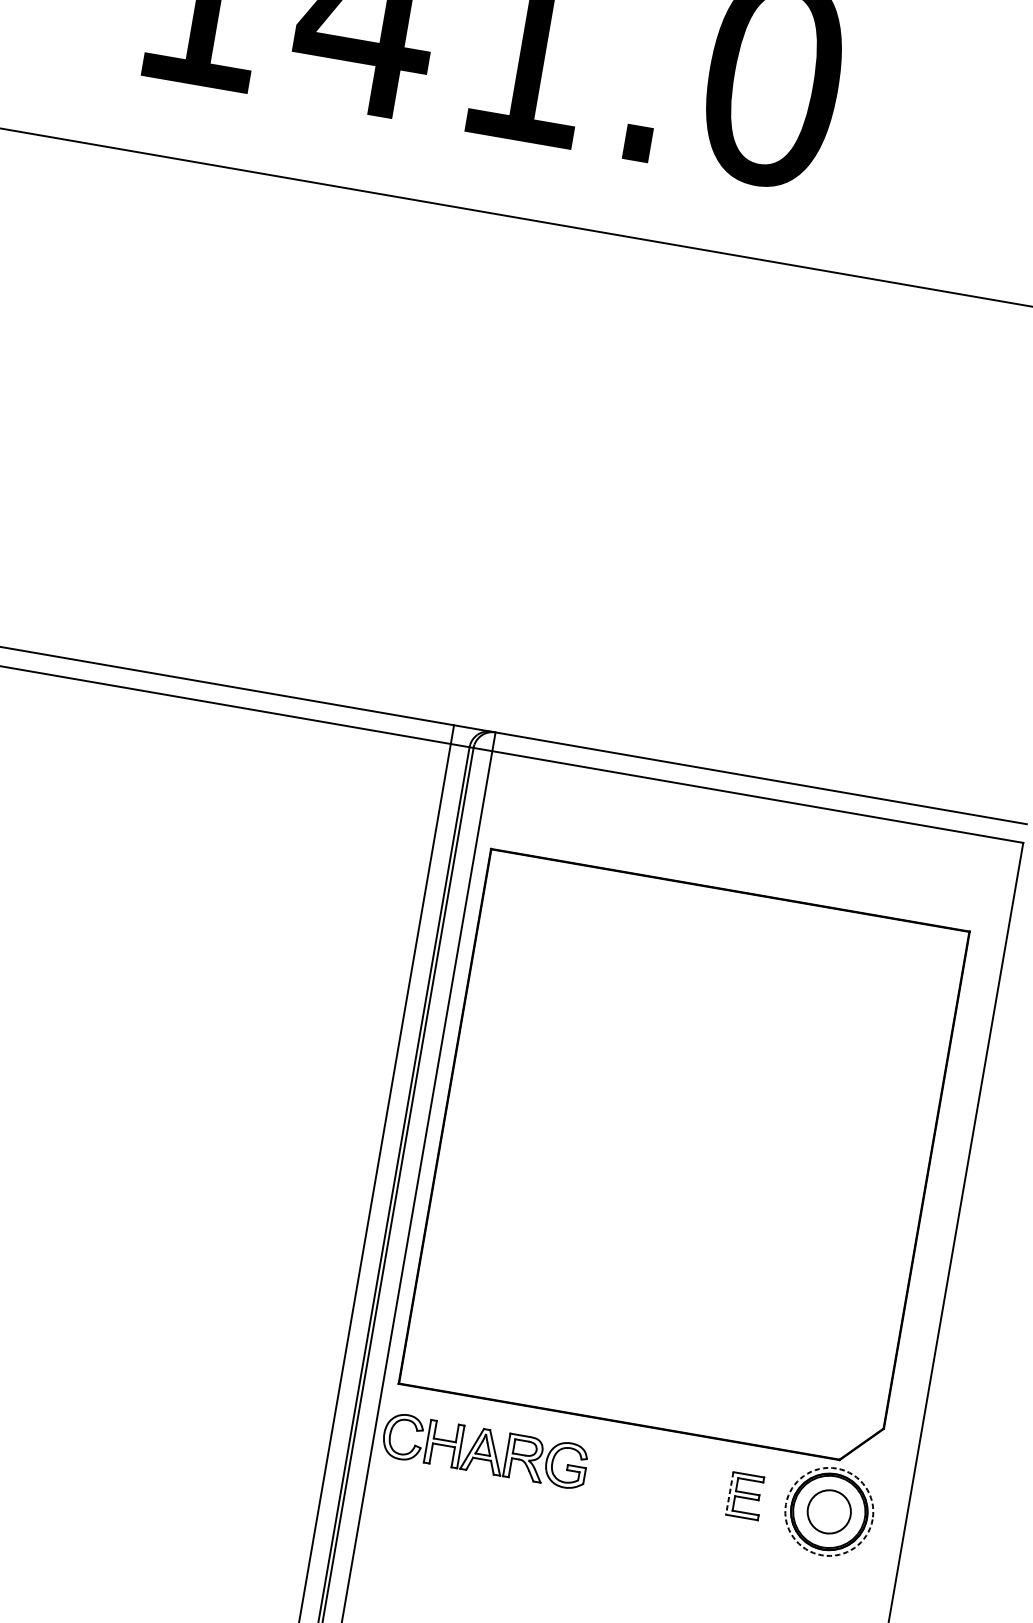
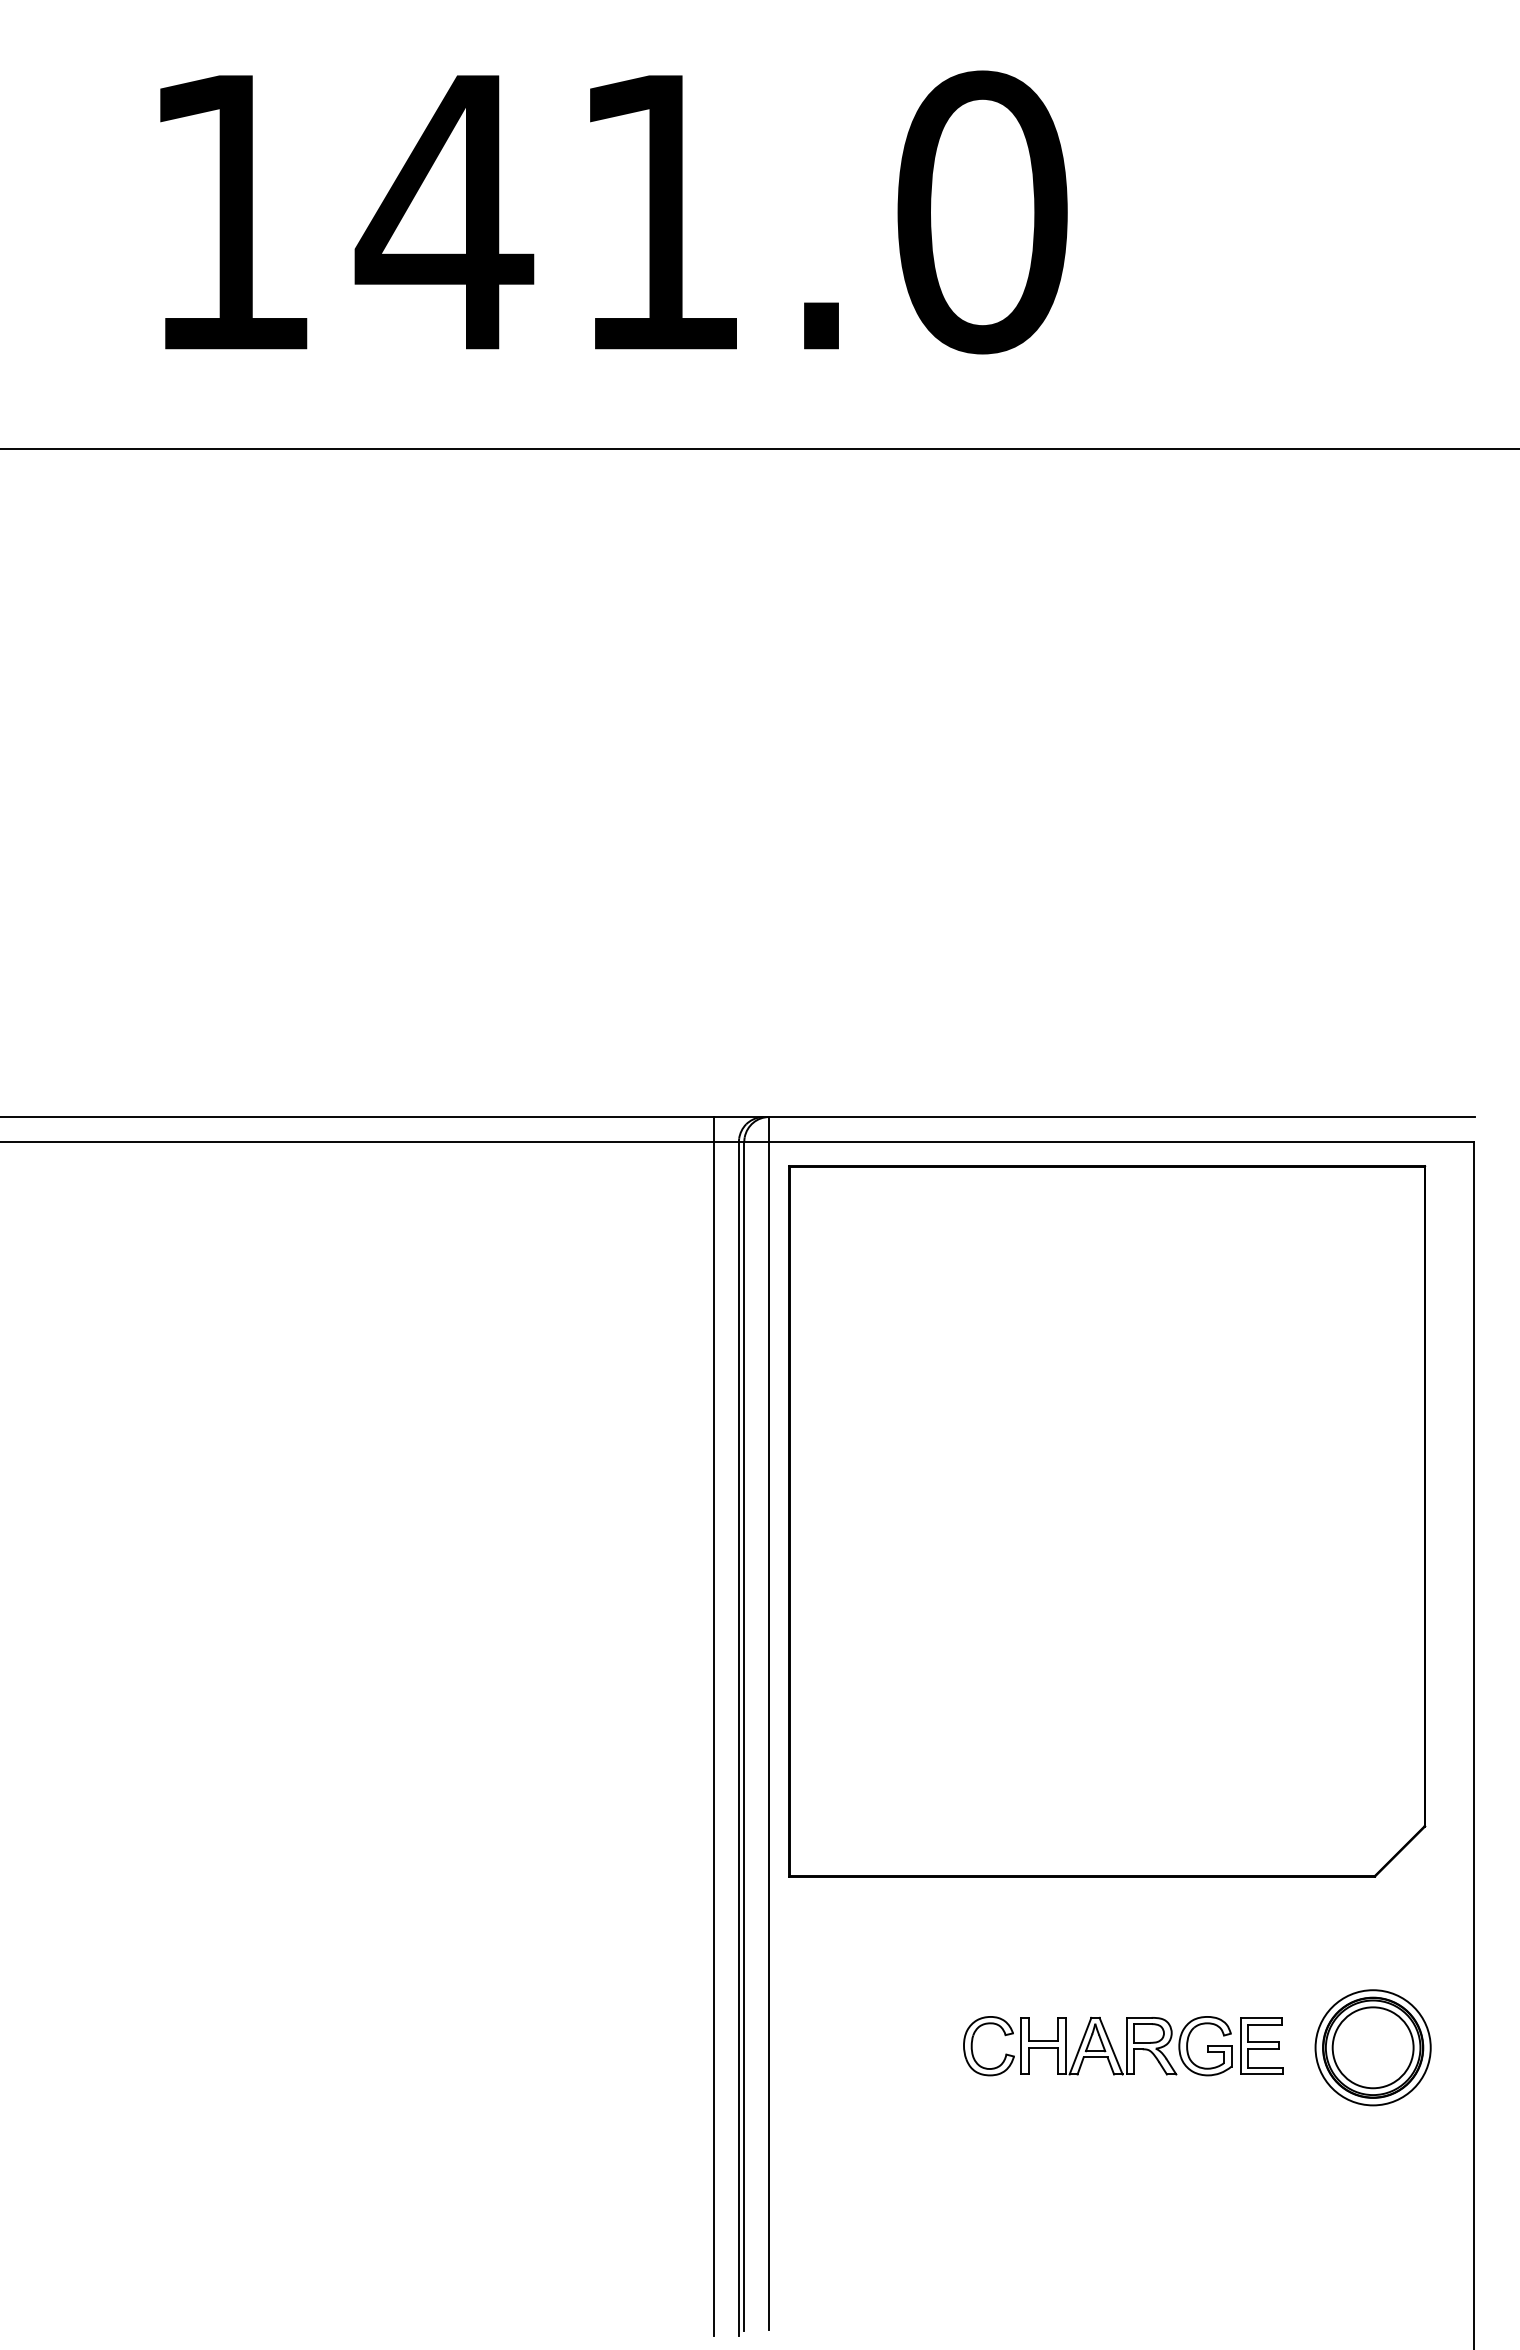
part: (684, 1157) -> (1107, 1521), moved
part: (484, 1451) -> (1097, 2046), moved
line: (729, 1493) -> (1240, 2046), dashed -> solid
circle: (828, 1511) -> (1372, 2047), dashed -> solid
circle: (828, 1511) -> (1372, 2047), size x1.43

